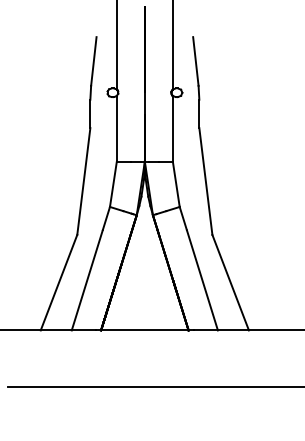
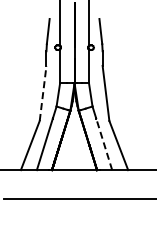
line: (84, 181) -> (43, 93), solid -> dashed
line: (202, 280) -> (104, 144), solid -> dashed

